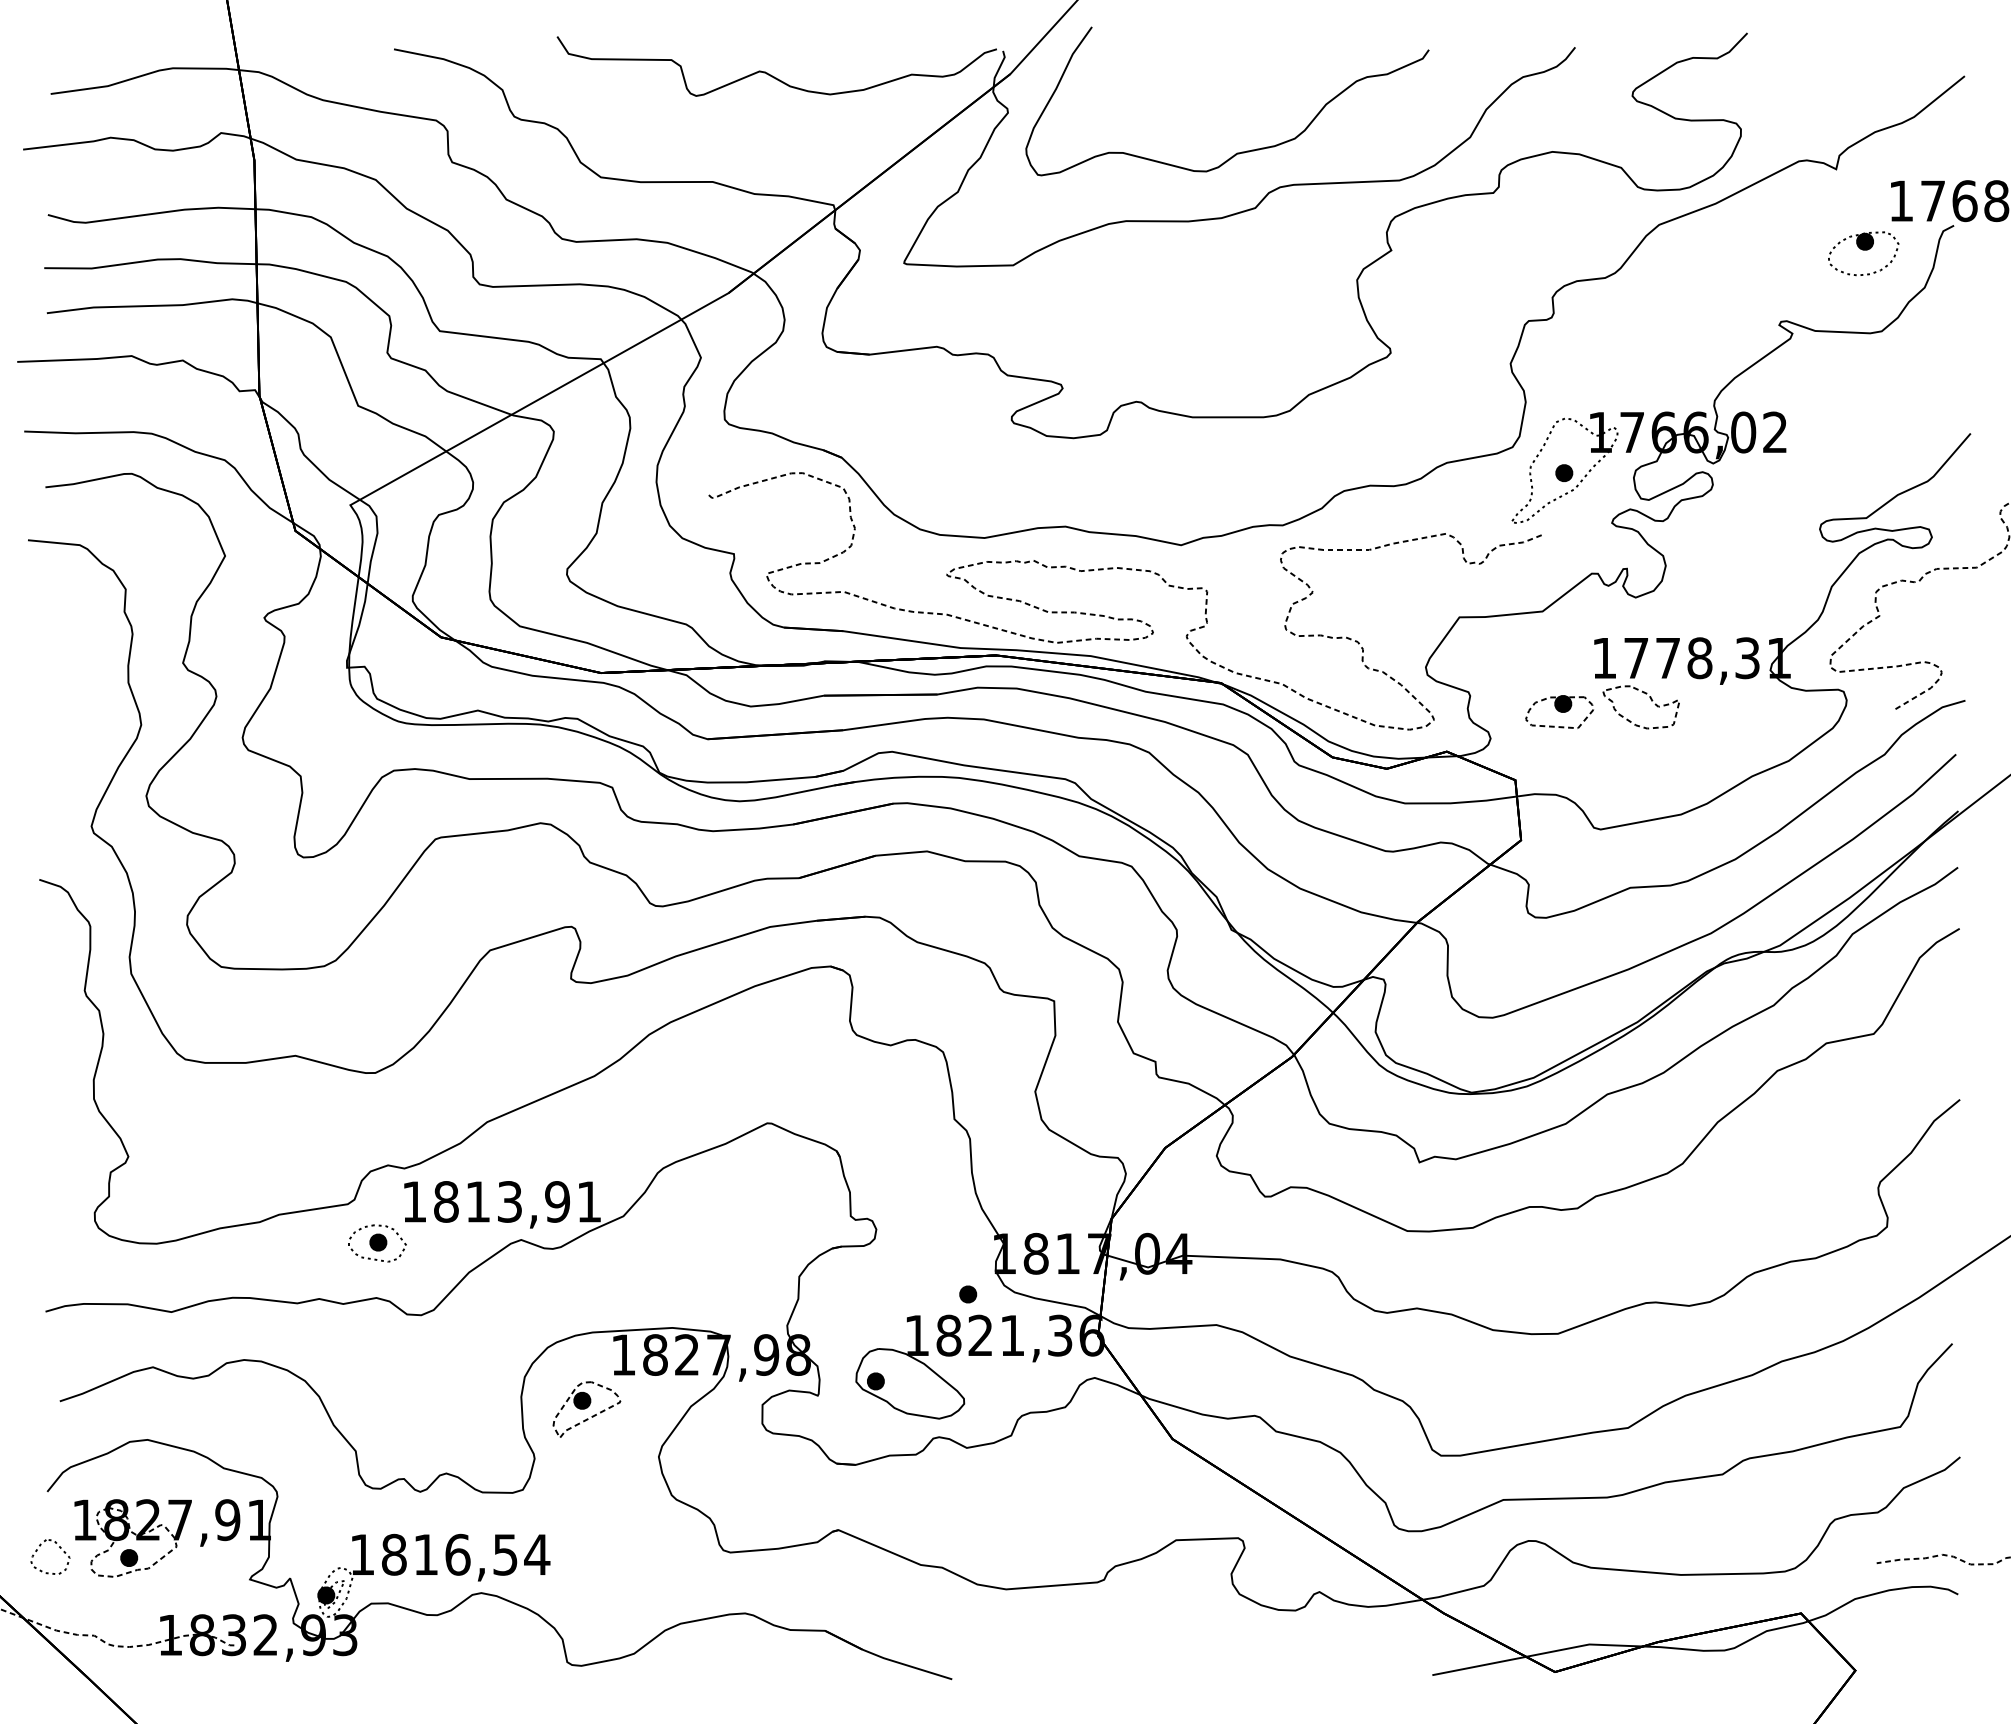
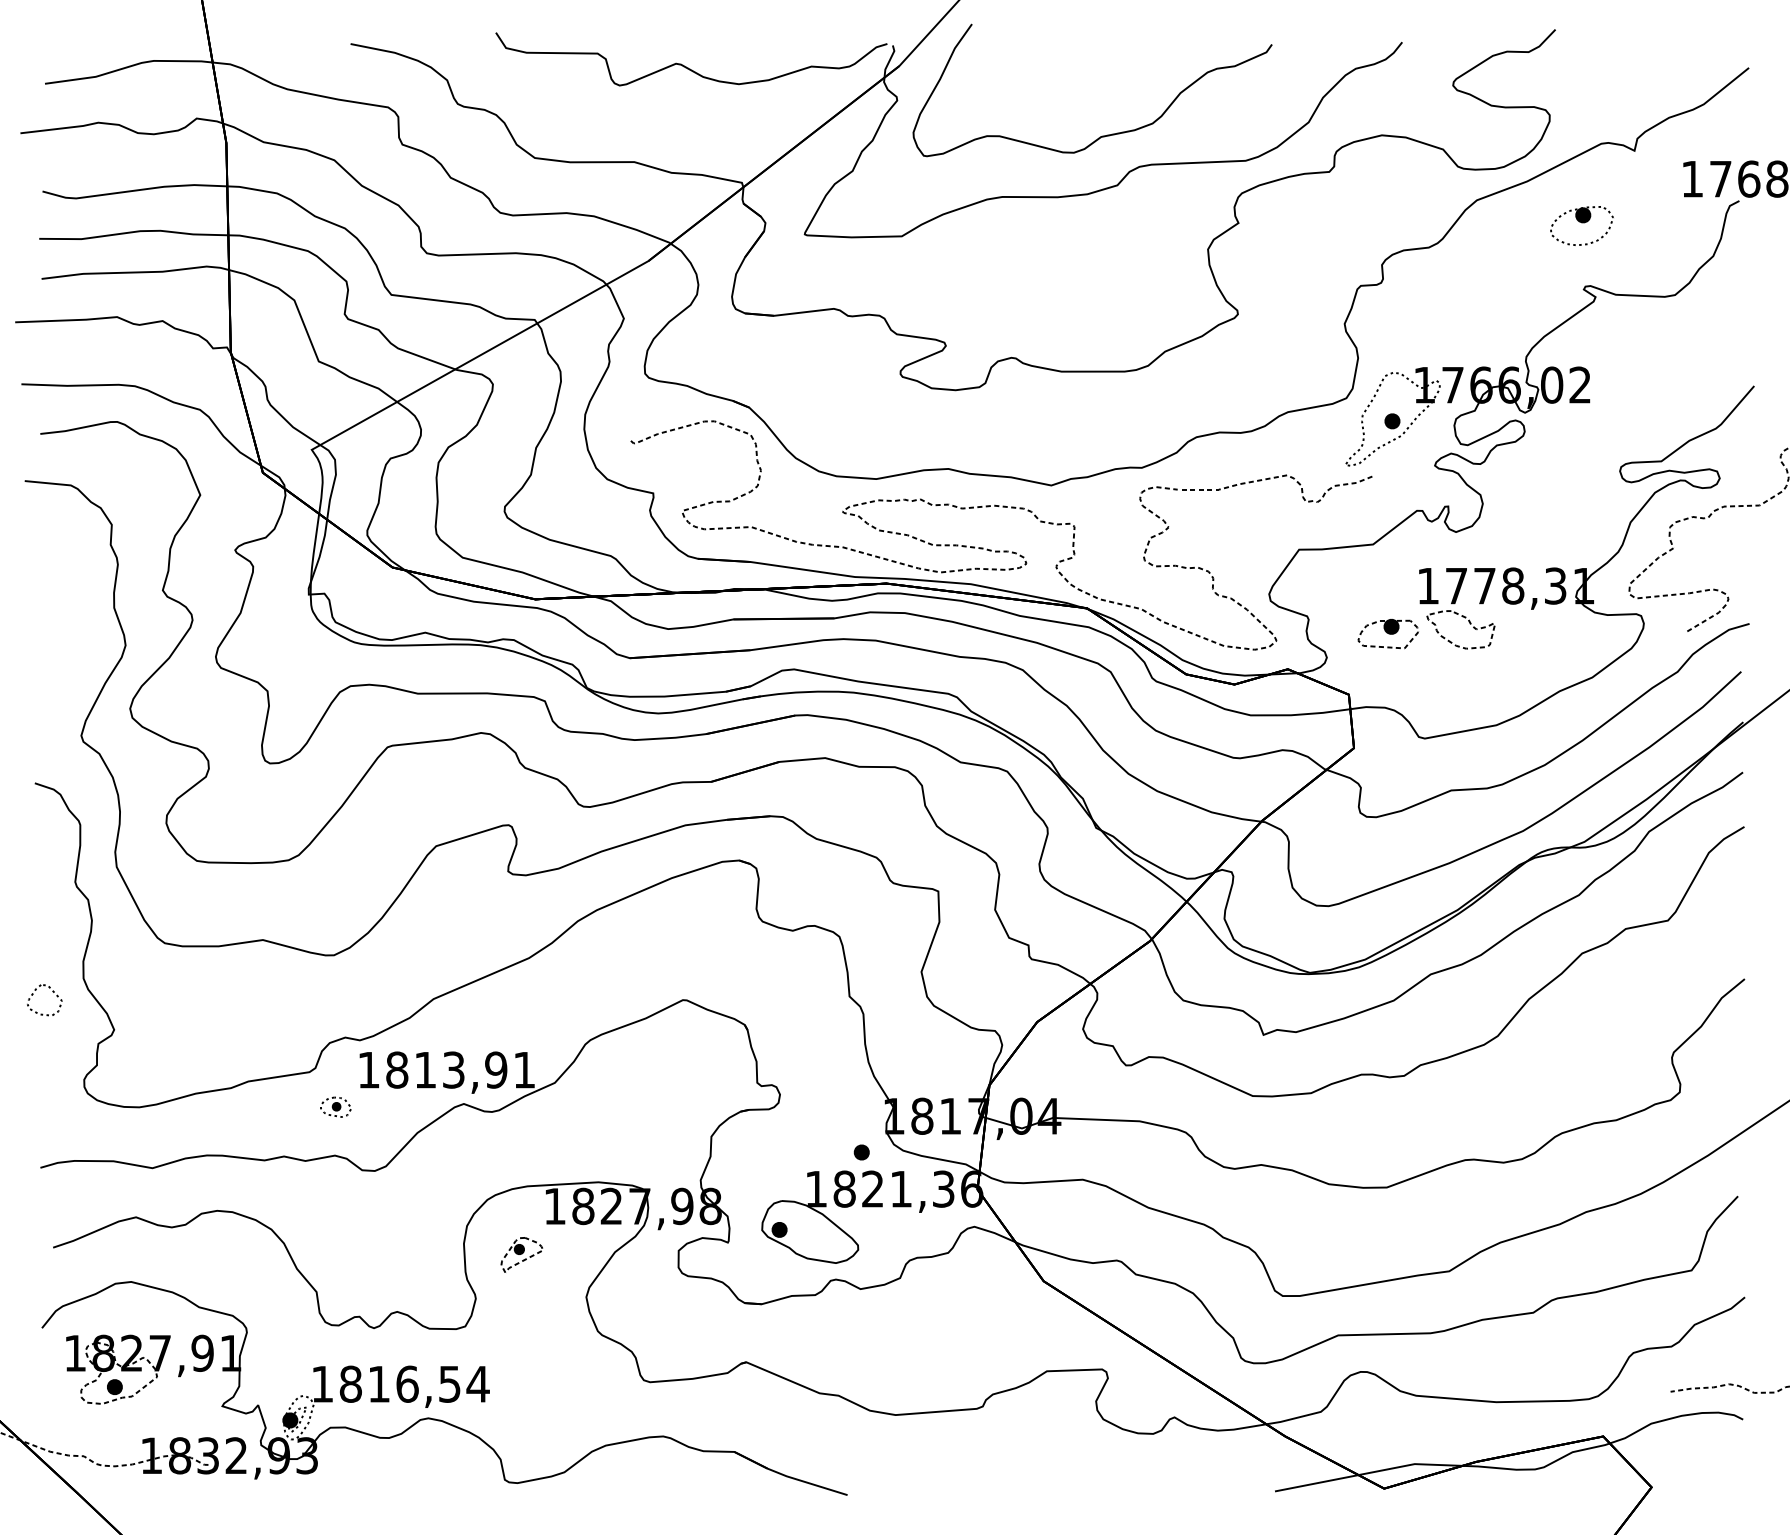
part: (1863, 253) -> (1581, 225), moved
part: (378, 1243) -> (336, 1107), size x0.6
part: (585, 1409) -> (521, 1254), size x0.7
part: (59, 1547) -> (52, 991), moved

